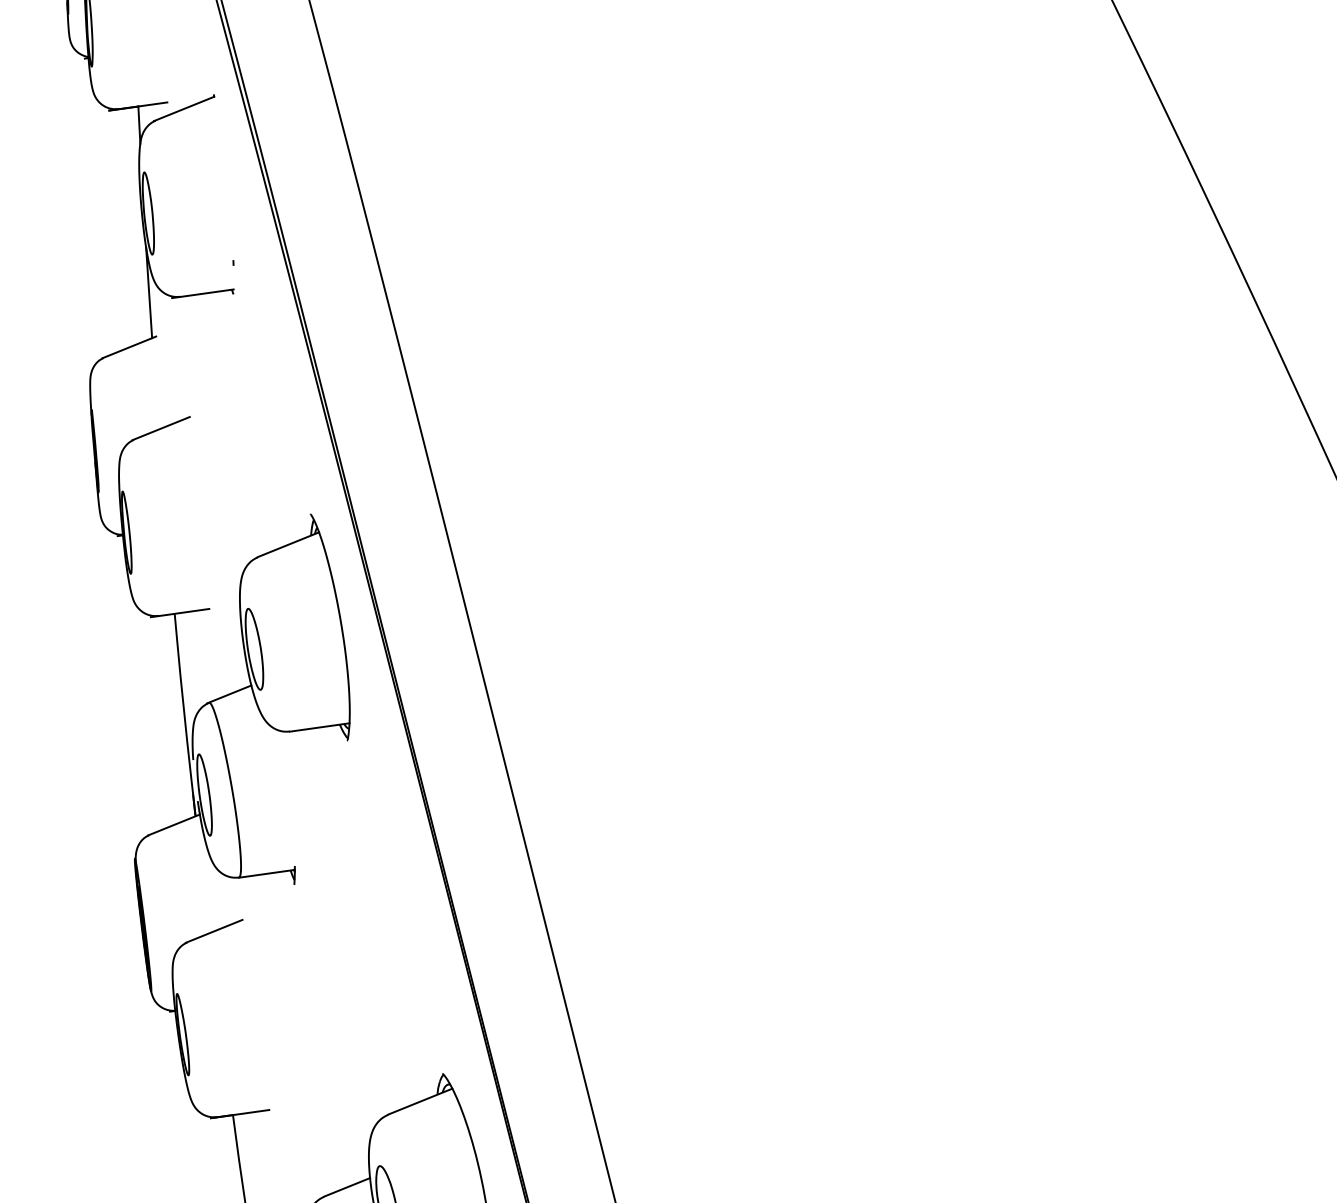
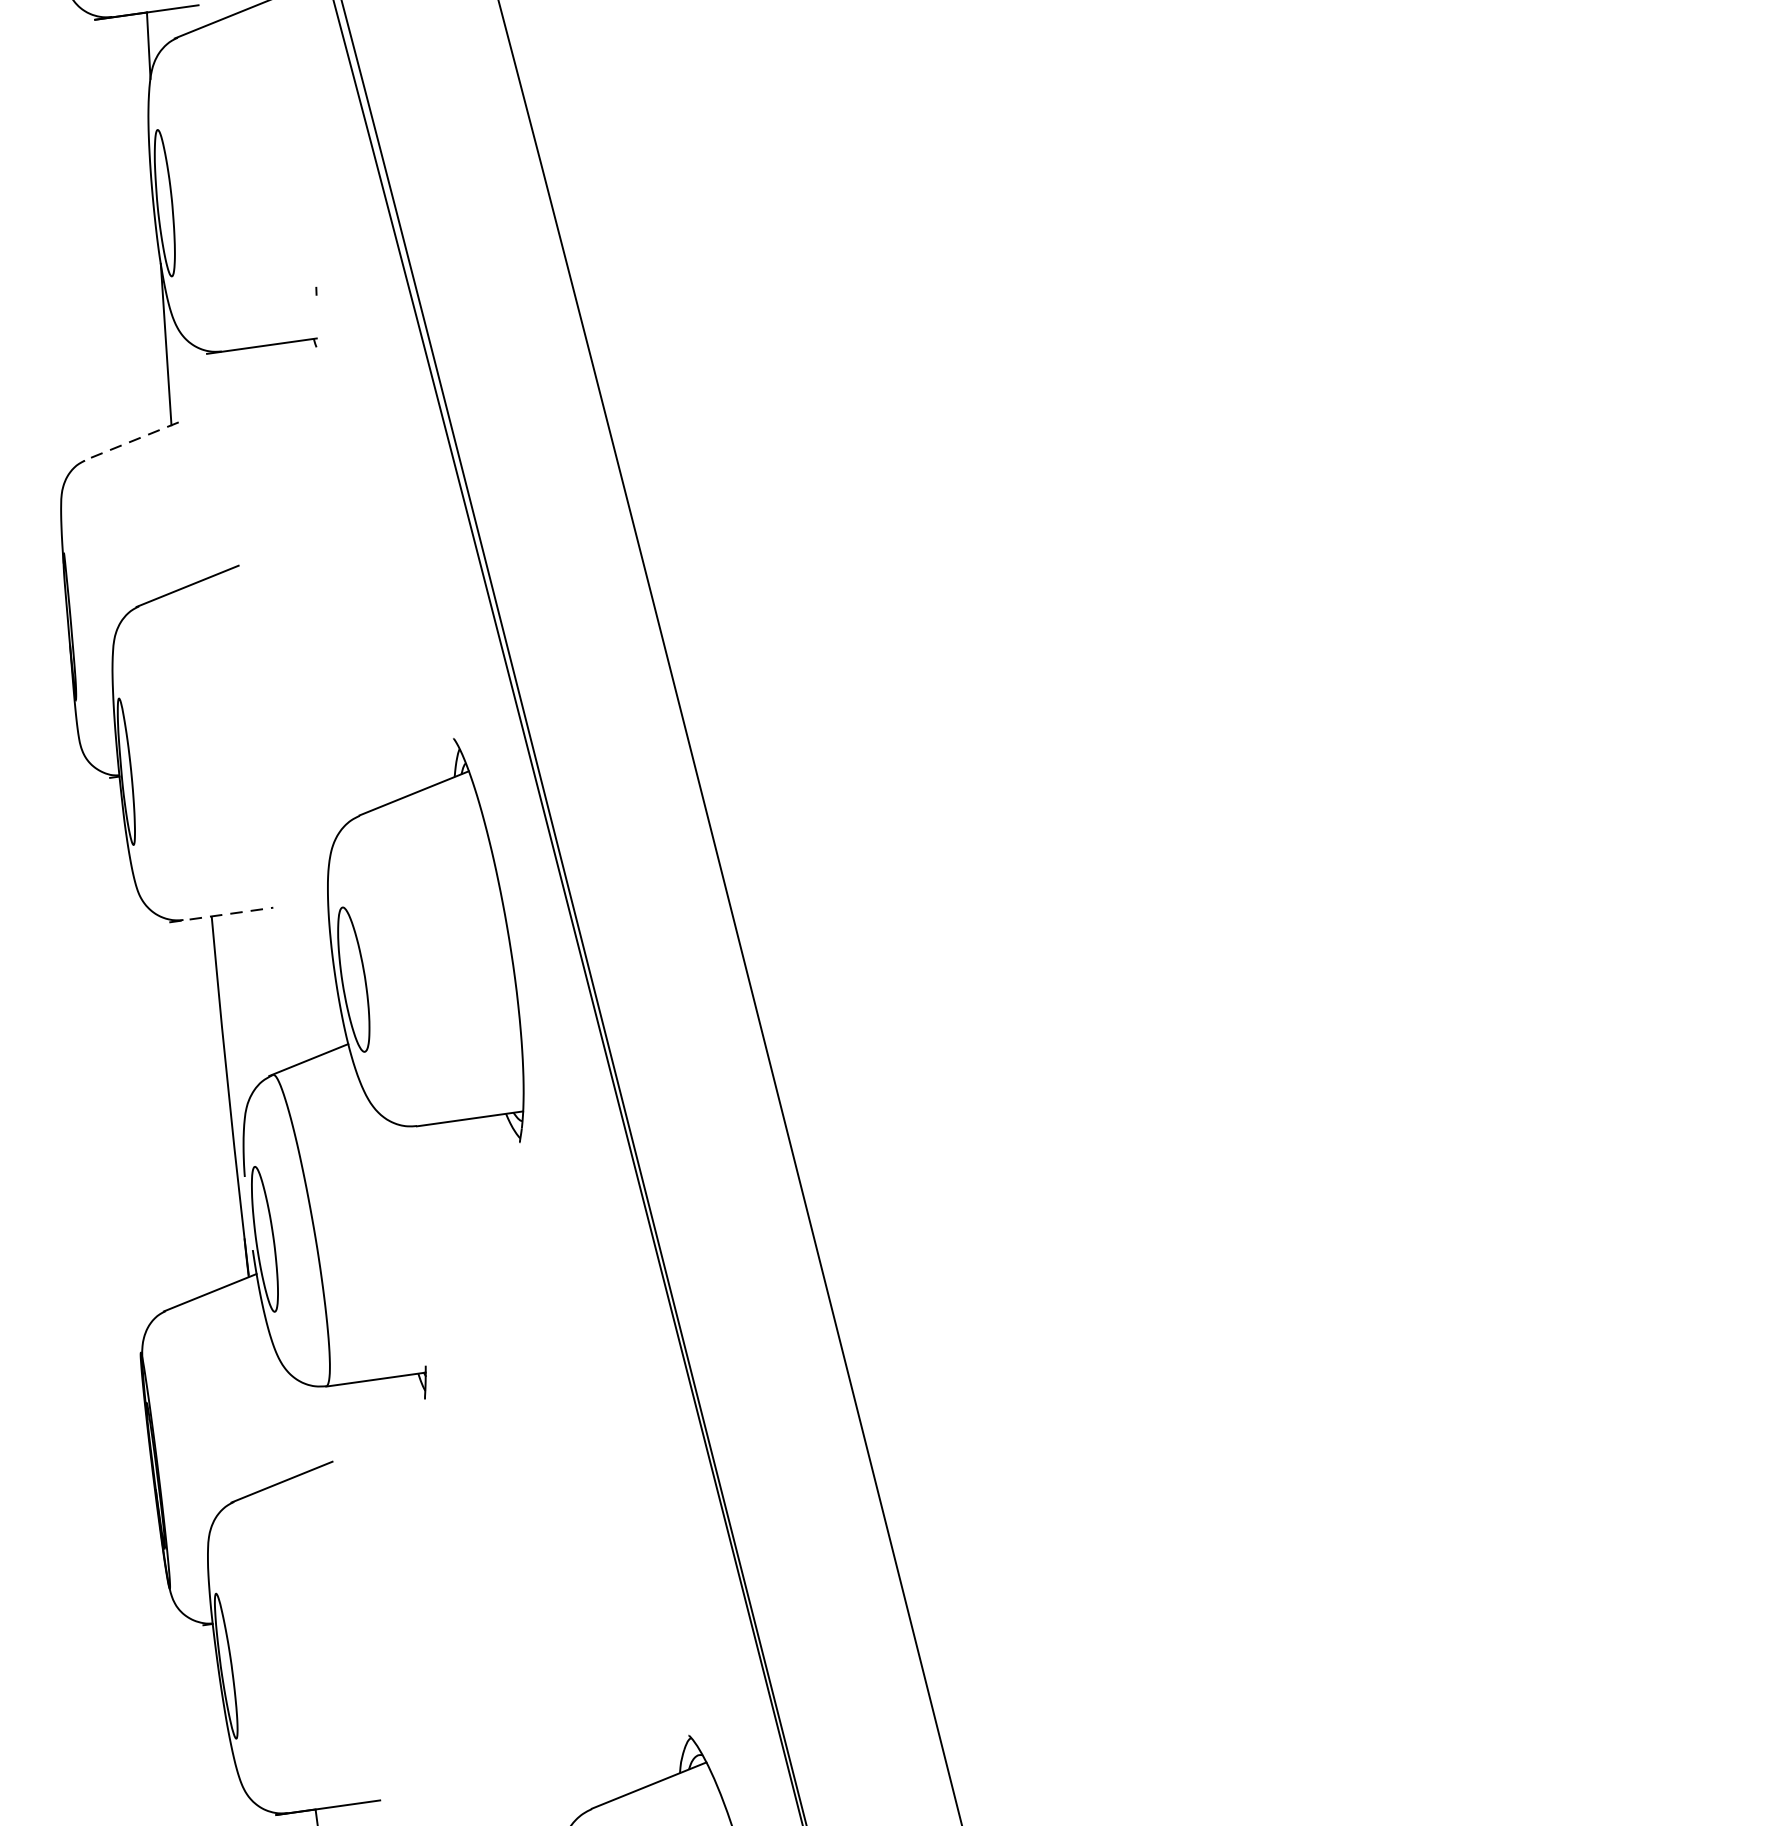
line: (129, 347) -> (131, 441), solid -> dashed
line: (180, 613) -> (222, 915), solid -> dashed

